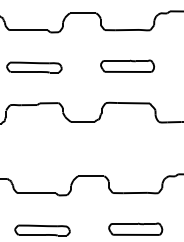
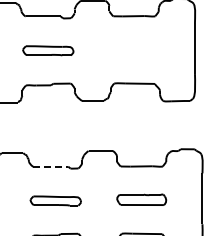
part: (126, 66) -> (133, 49), removed
line: (37, 193) -> (51, 166), solid -> dashed

